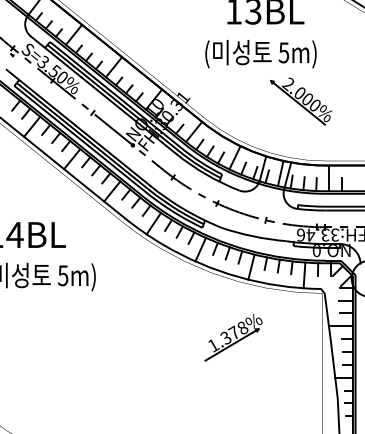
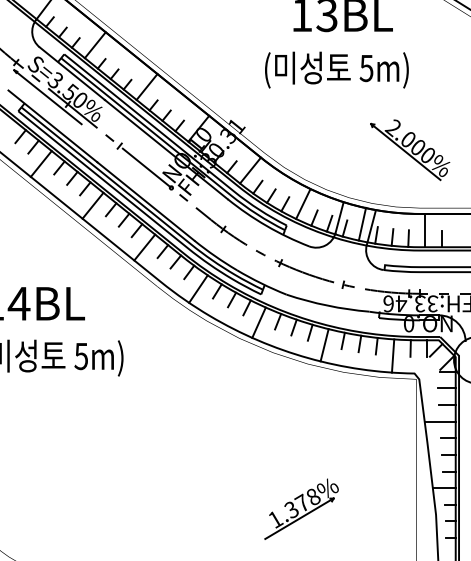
line: (36, 75) -> (47, 97), added
part: (301, 101) -> (410, 150), moved
part: (233, 336) -> (301, 508), moved

